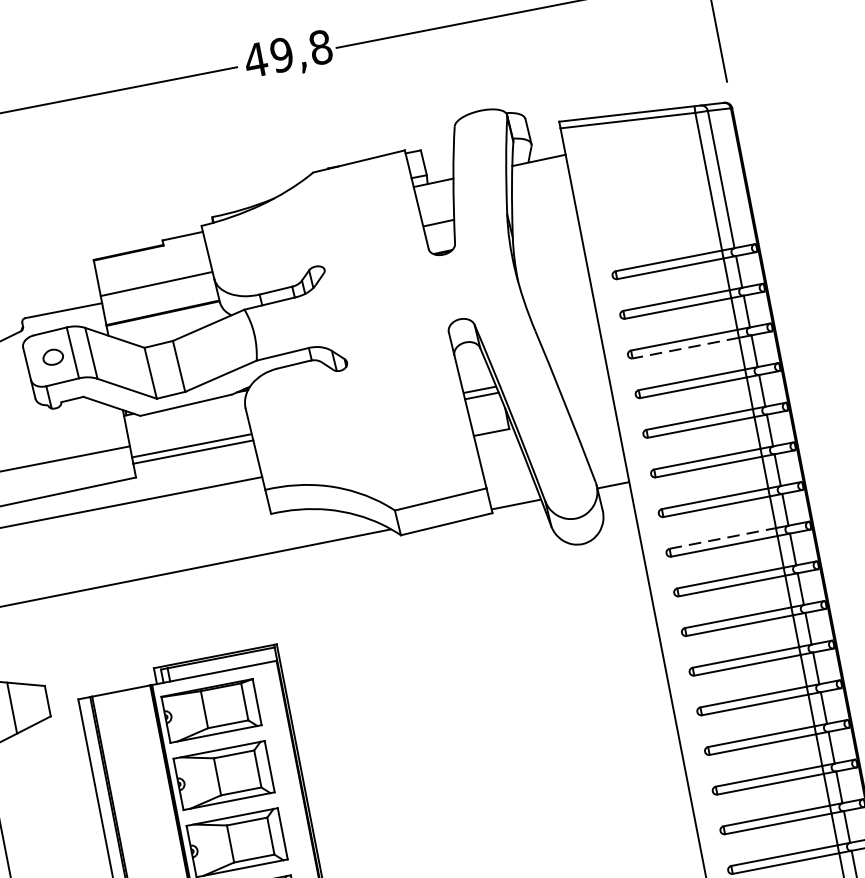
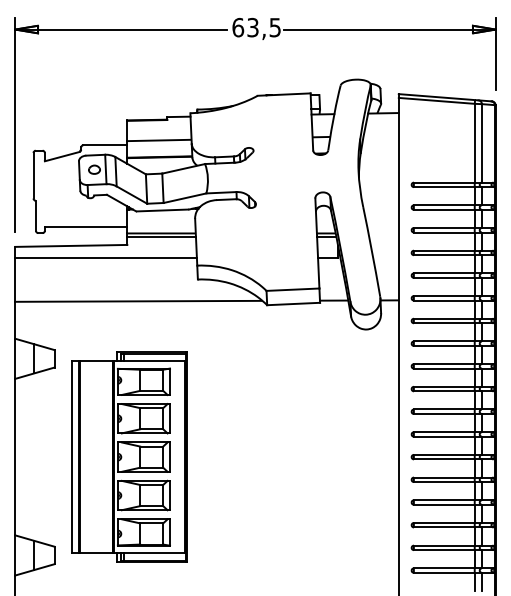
text: (287, 53) -> (256, 27), 49,8 -> 63,5
line: (684, 348) -> (443, 232), dashed -> solid
line: (723, 538) -> (444, 341), dashed -> solid

